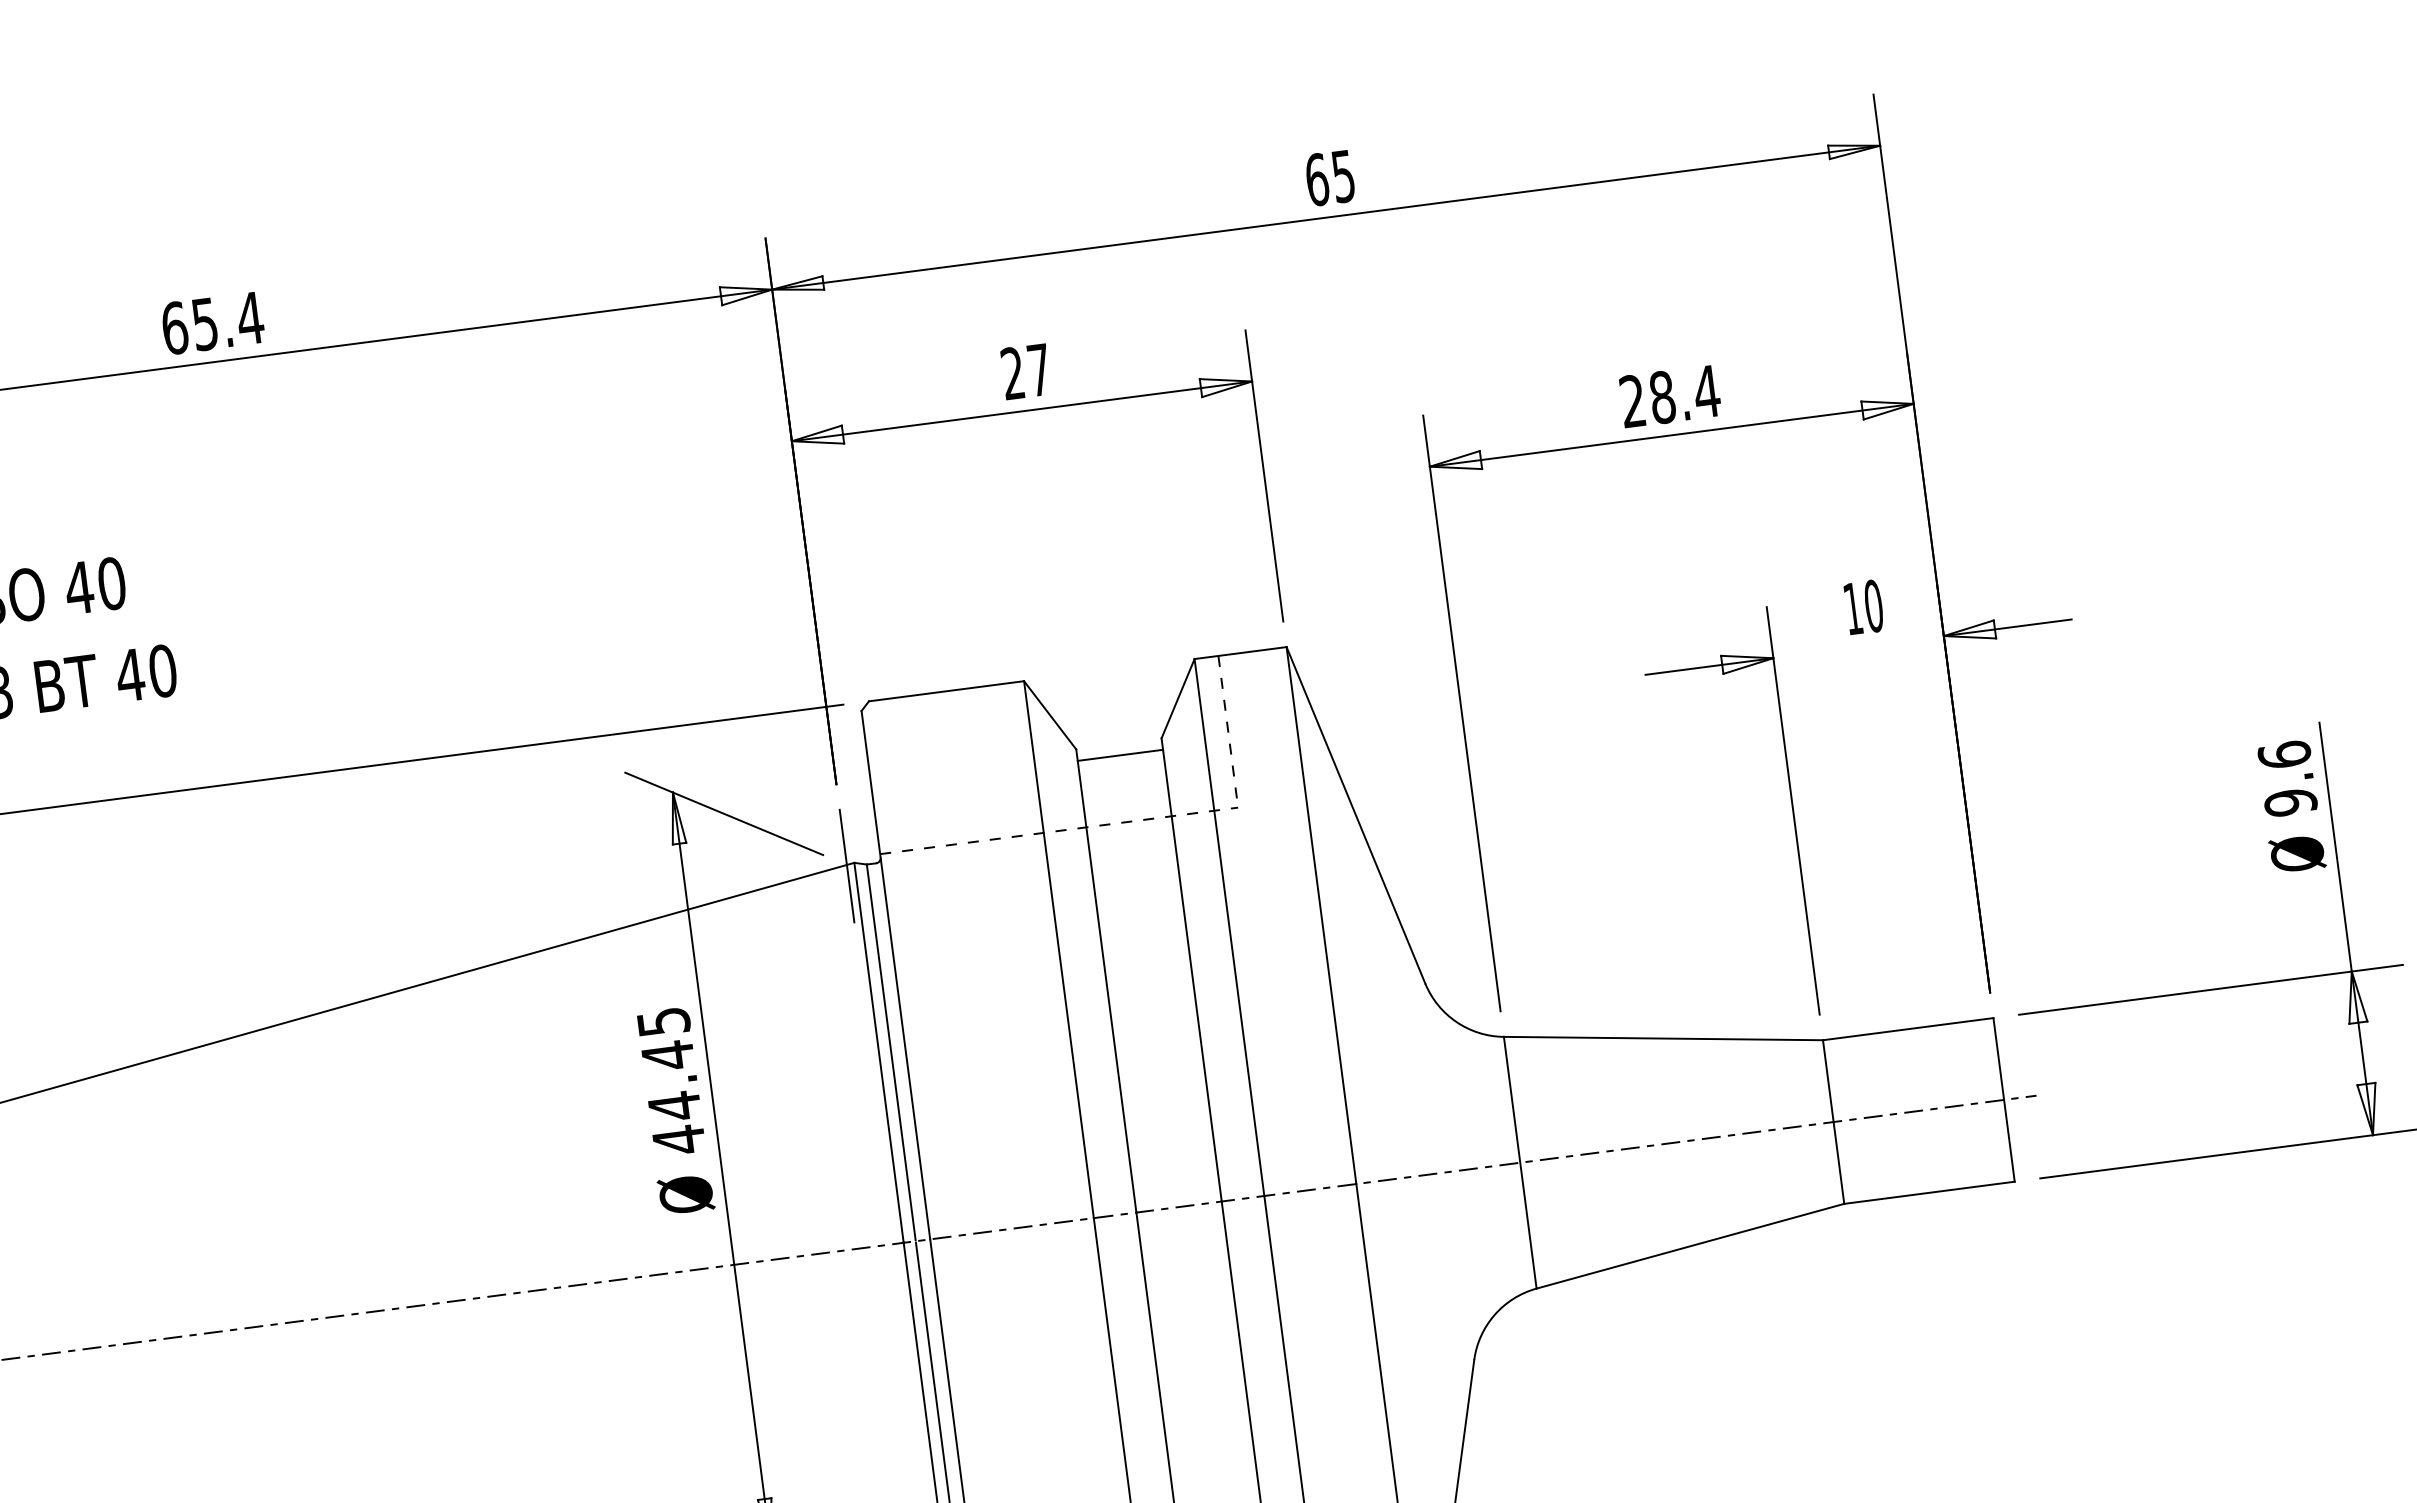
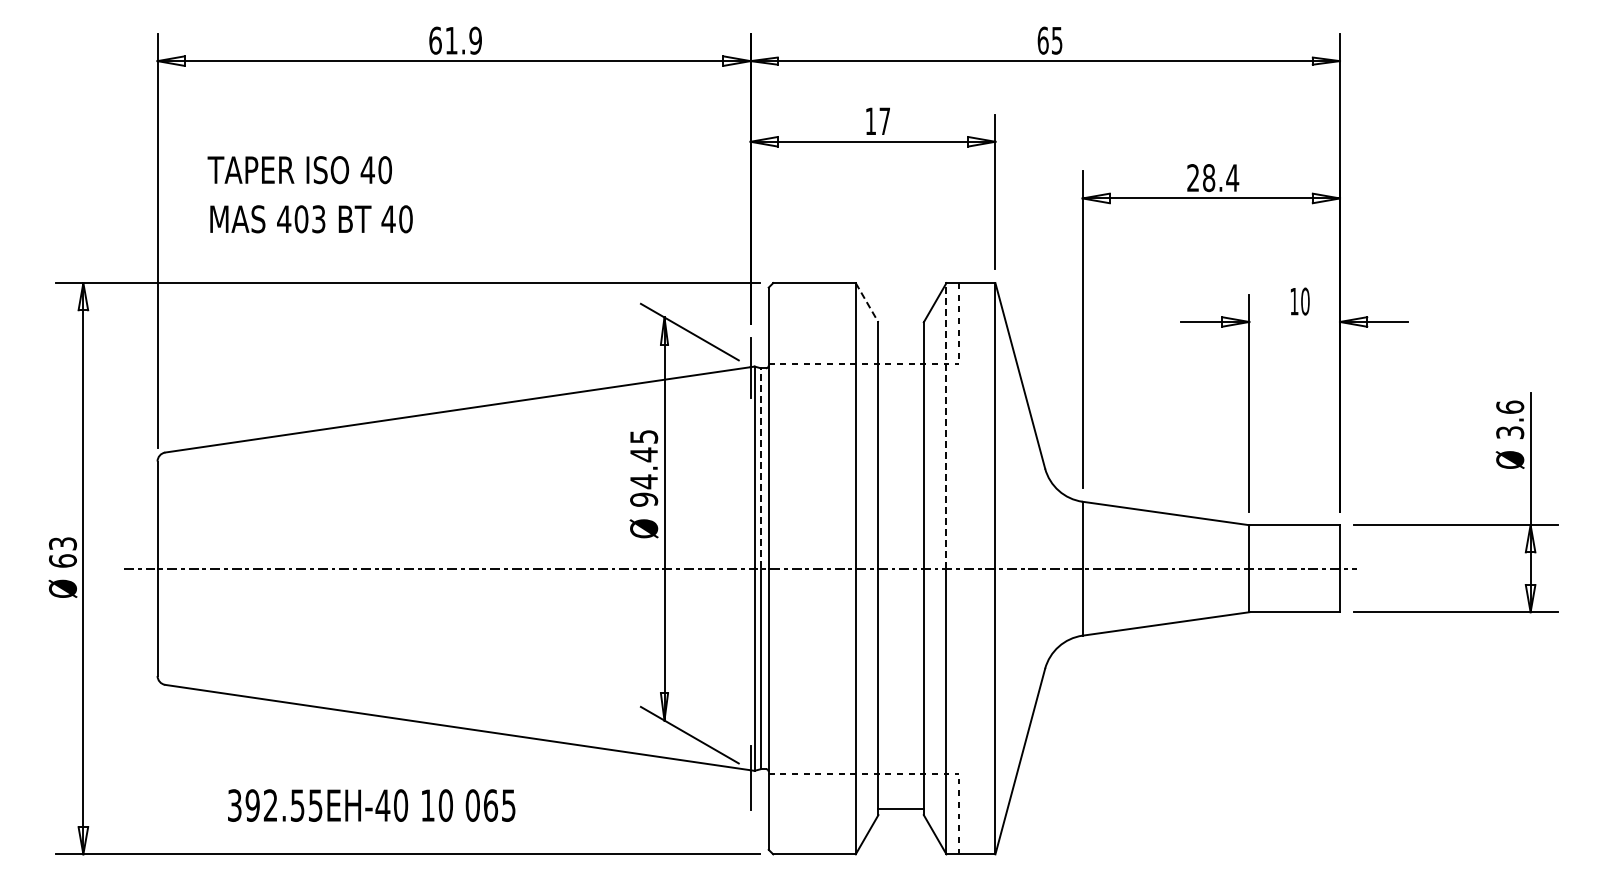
text: (227, 320) -> (463, 40), 65.4 -> 61.9
text: (1012, 371) -> (870, 120), 27 -> 17
line: (1050, 714) -> (867, 302), solid -> dashed
line: (1119, 755) -> (900, 328), removed
text: (2291, 802) -> (1510, 432), 9.6 -> 3.6
line: (1229, 926) -> (946, 425), solid -> dashed
line: (892, 1052) -> (761, 468), solid -> dashed
text: (679, 1139) -> (644, 499), 44.45 -> 94.45

